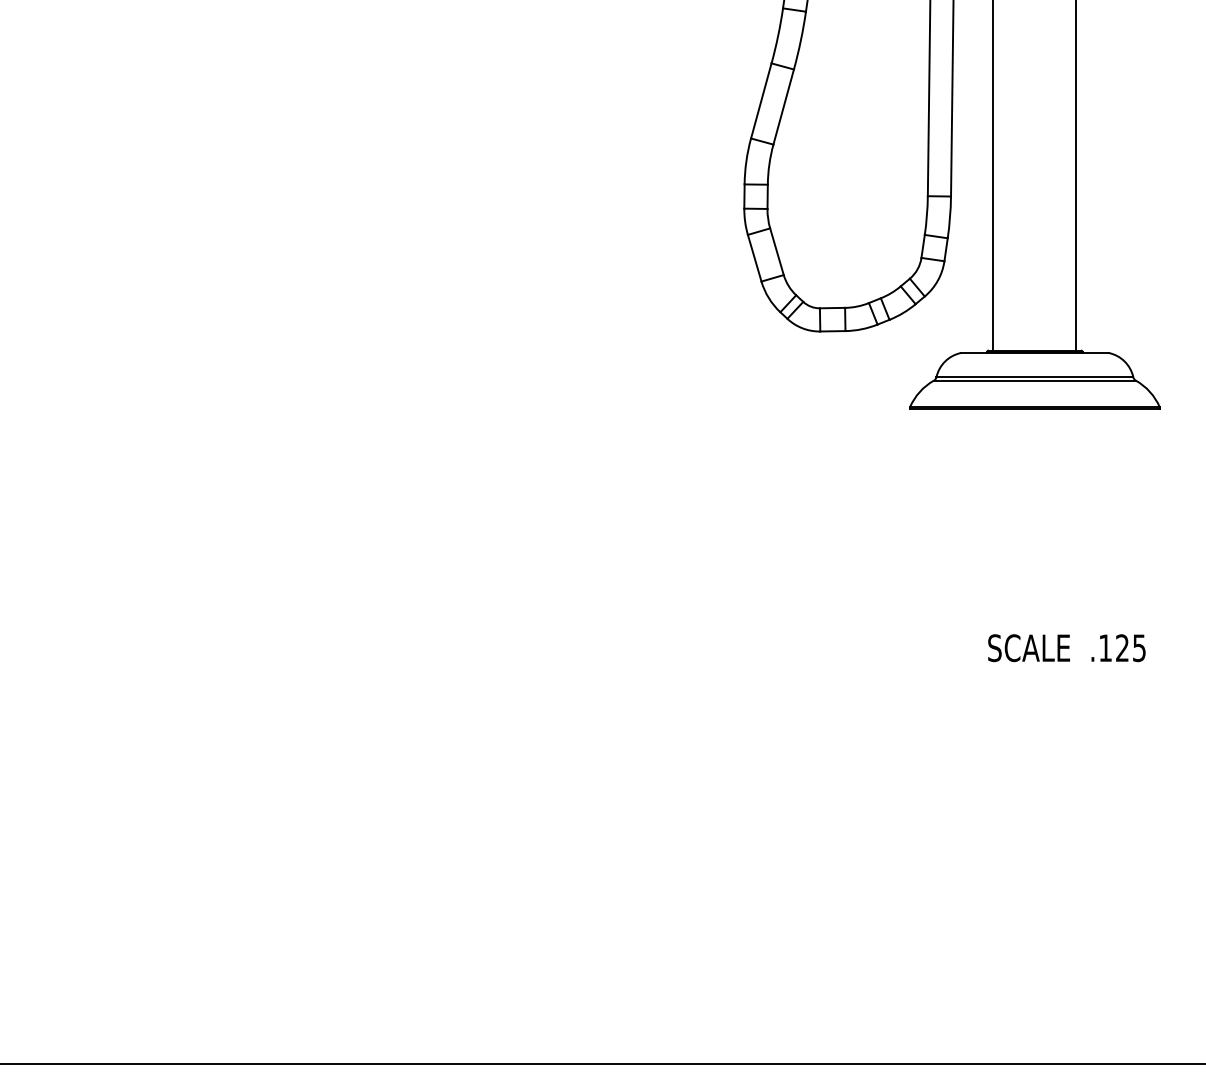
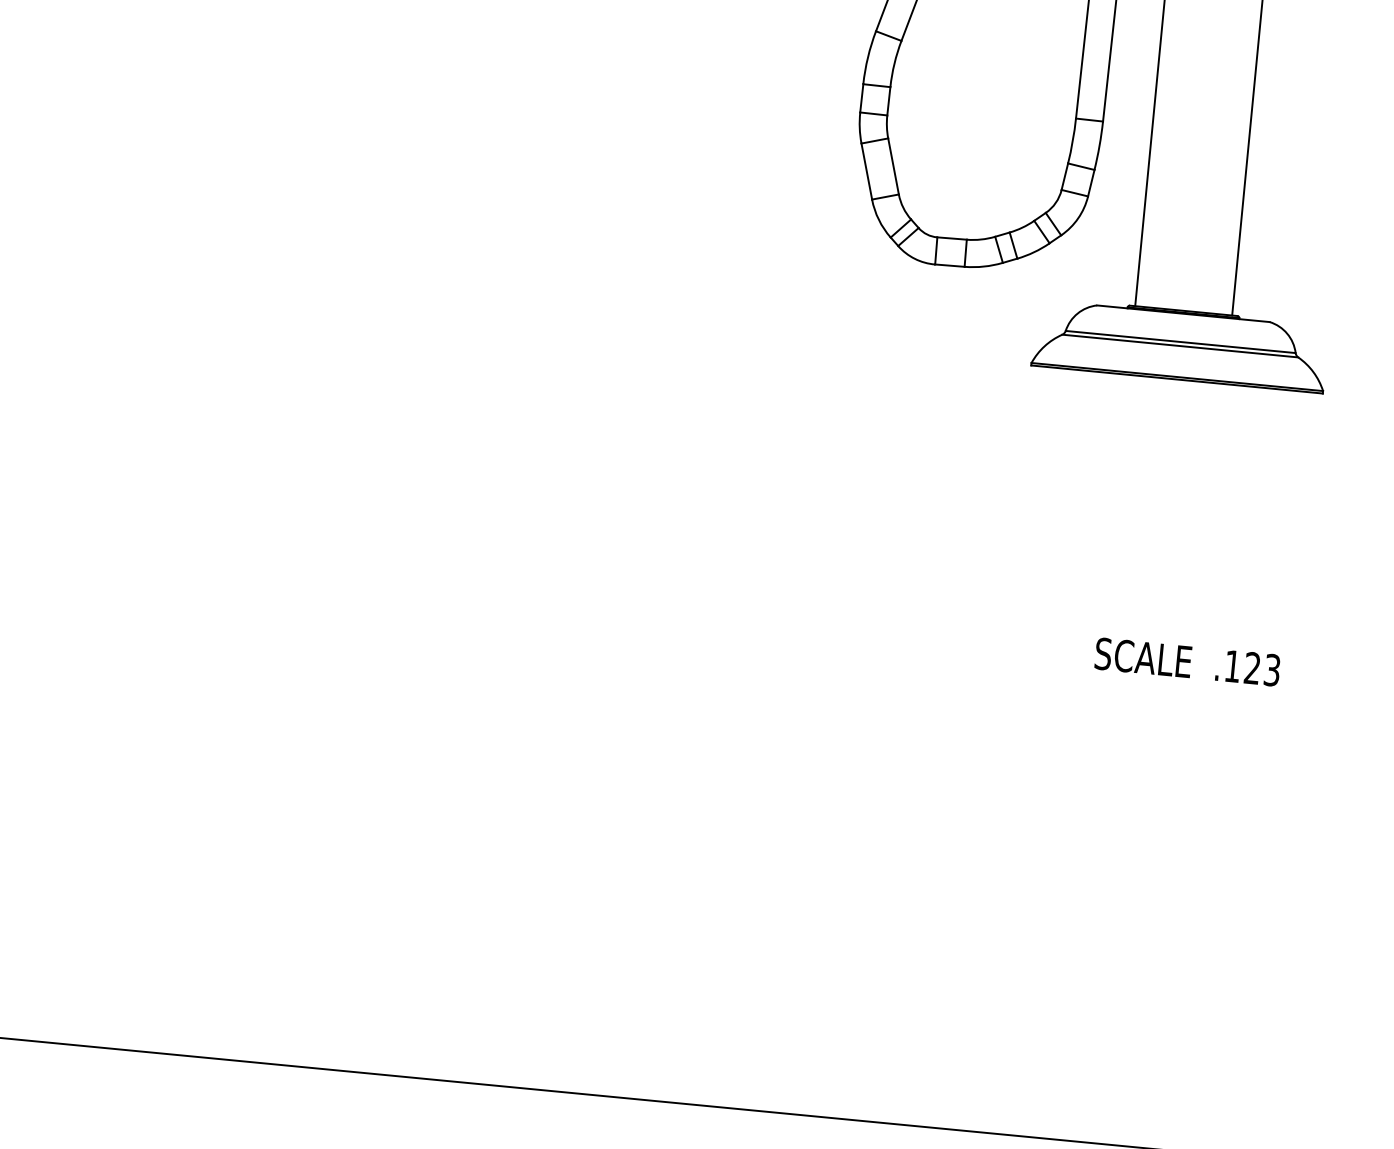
text: (1139, 647) -> (1272, 669), .125 -> .123

